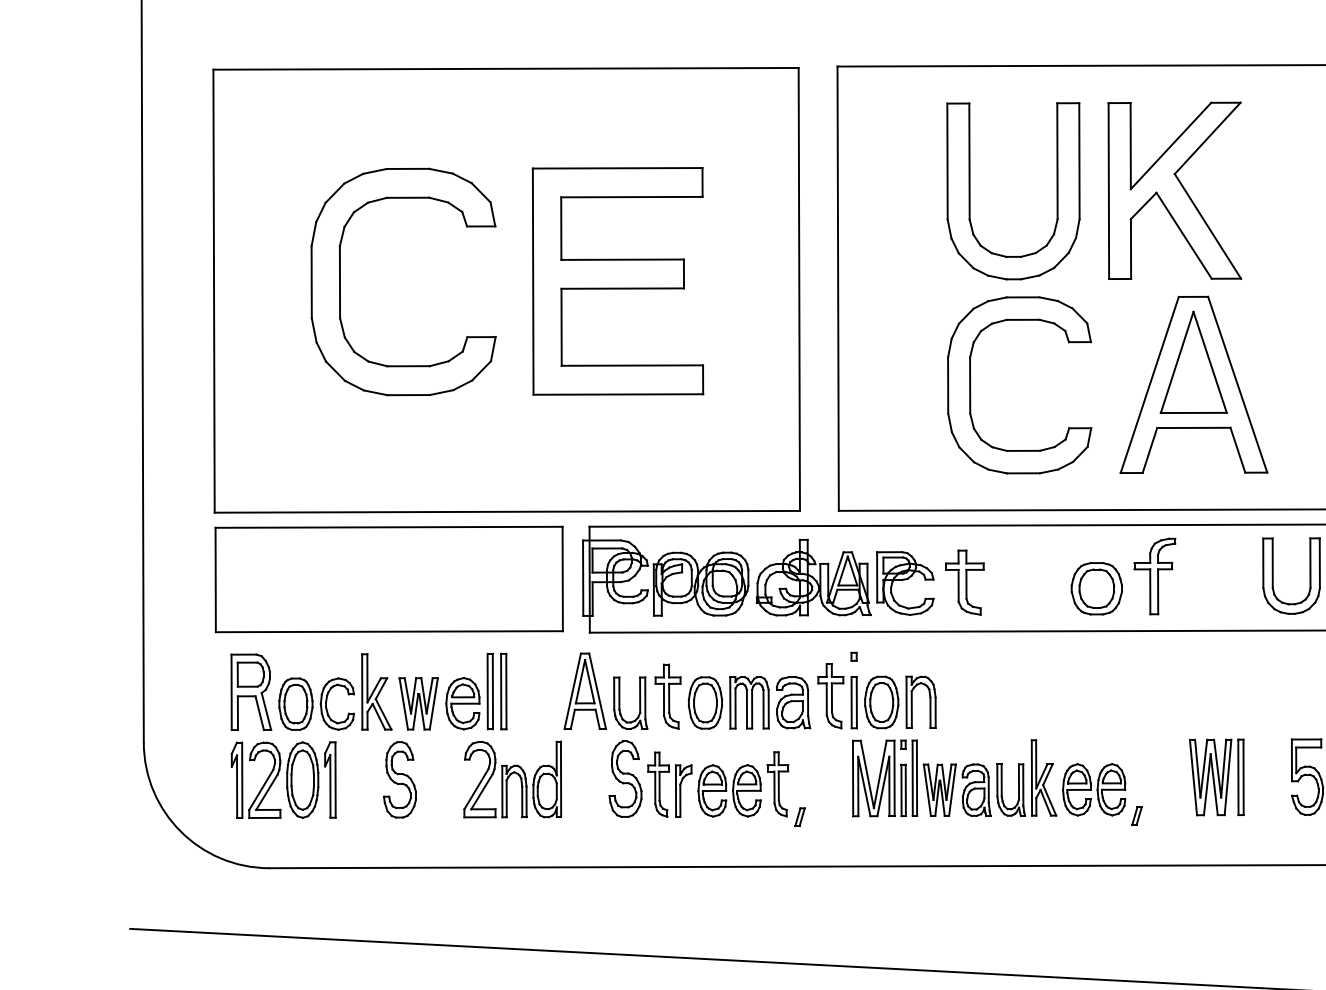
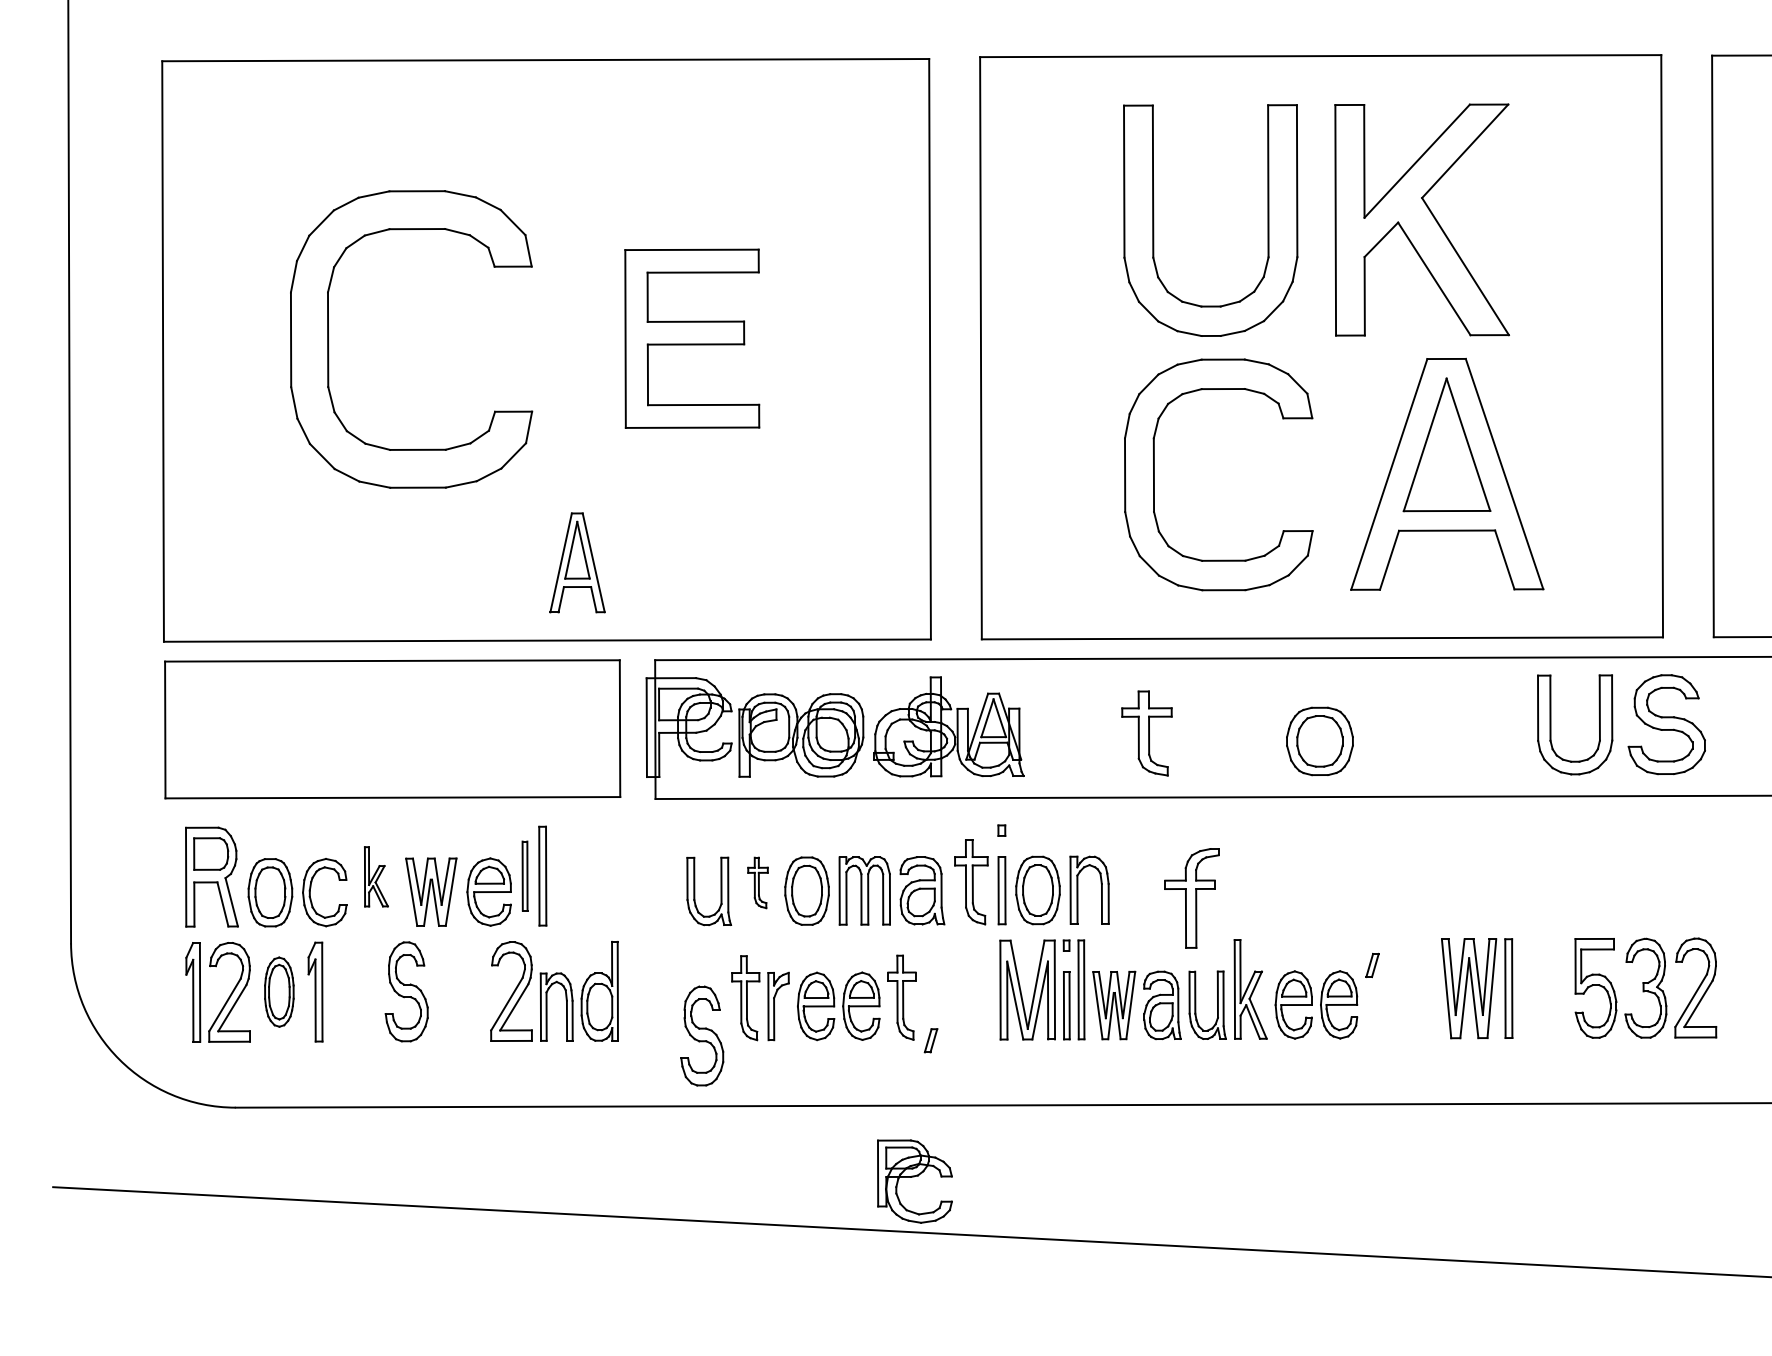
part: (617, 281) -> (691, 338), size x0.6
part: (1154, 576) -> (1191, 898), moved
part: (904, 583) -> (914, 1181), moved
part: (376, 691) -> (376, 876), size x0.6
part: (489, 691) -> (524, 875), size x0.7
part: (585, 691) -> (577, 562), moved
part: (667, 696) -> (757, 882), size x0.6
part: (625, 778) -> (702, 1035), moved
part: (302, 779) -> (279, 991), size x0.7
part: (1136, 816) -> (1372, 965), moved

